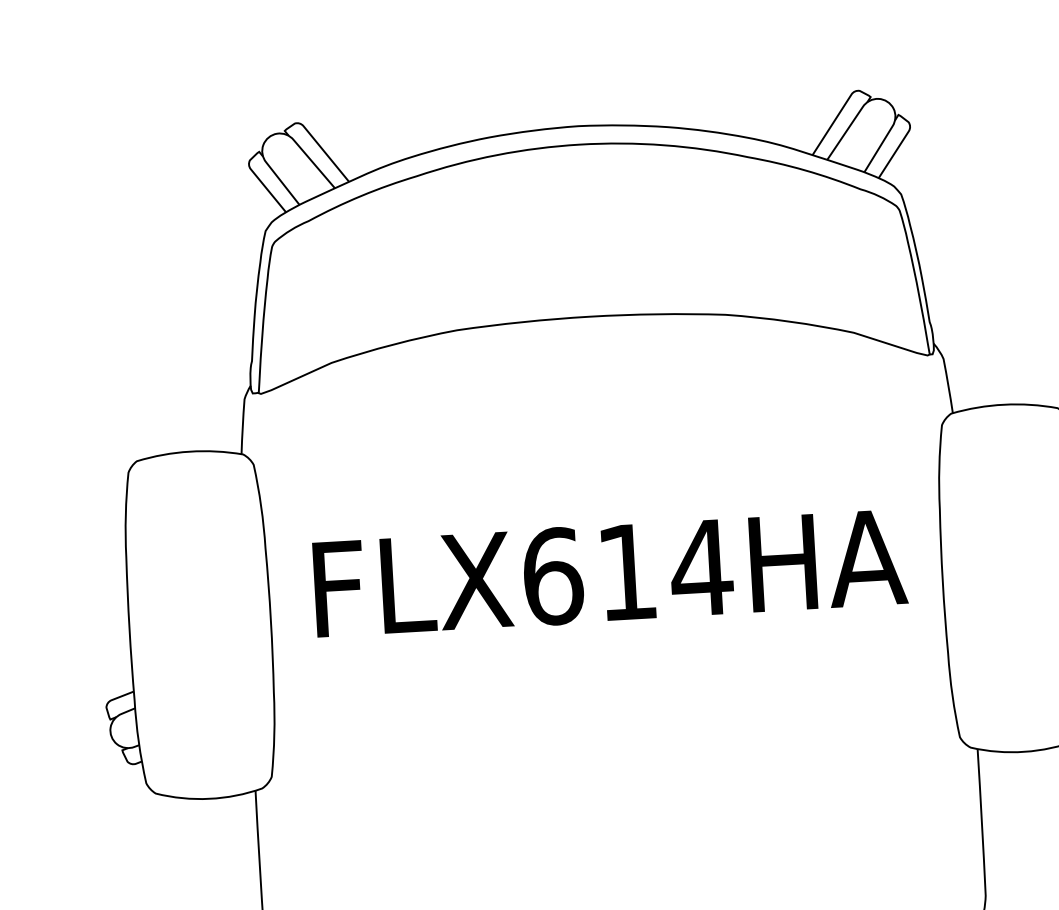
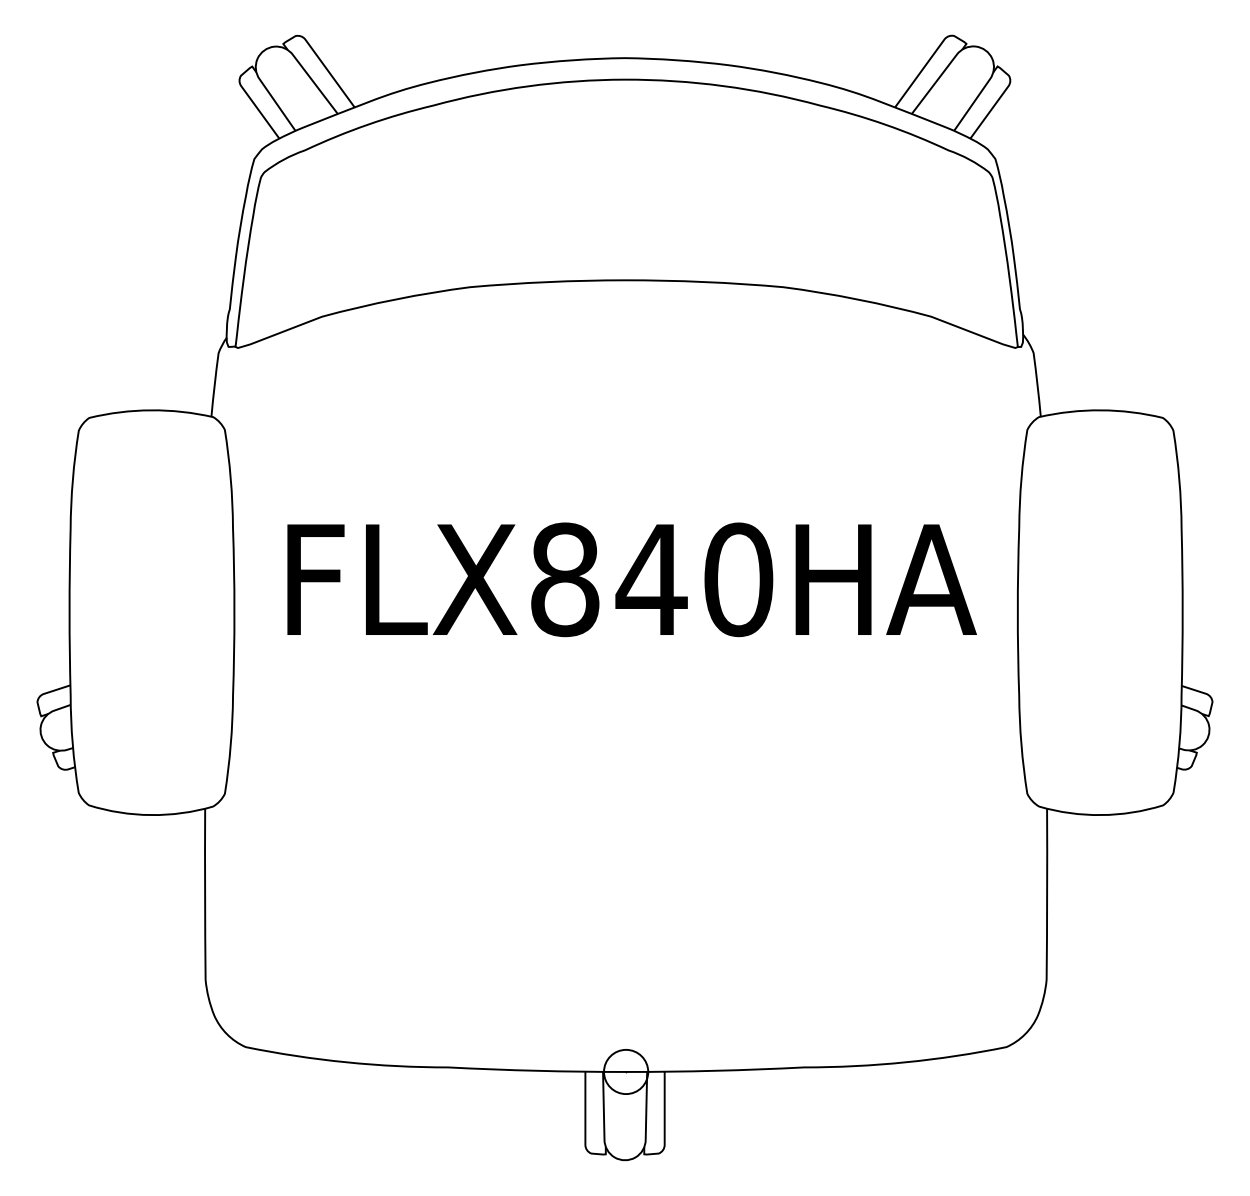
text: (627, 571) -> (652, 579), FLX614HA -> FLX840HA

